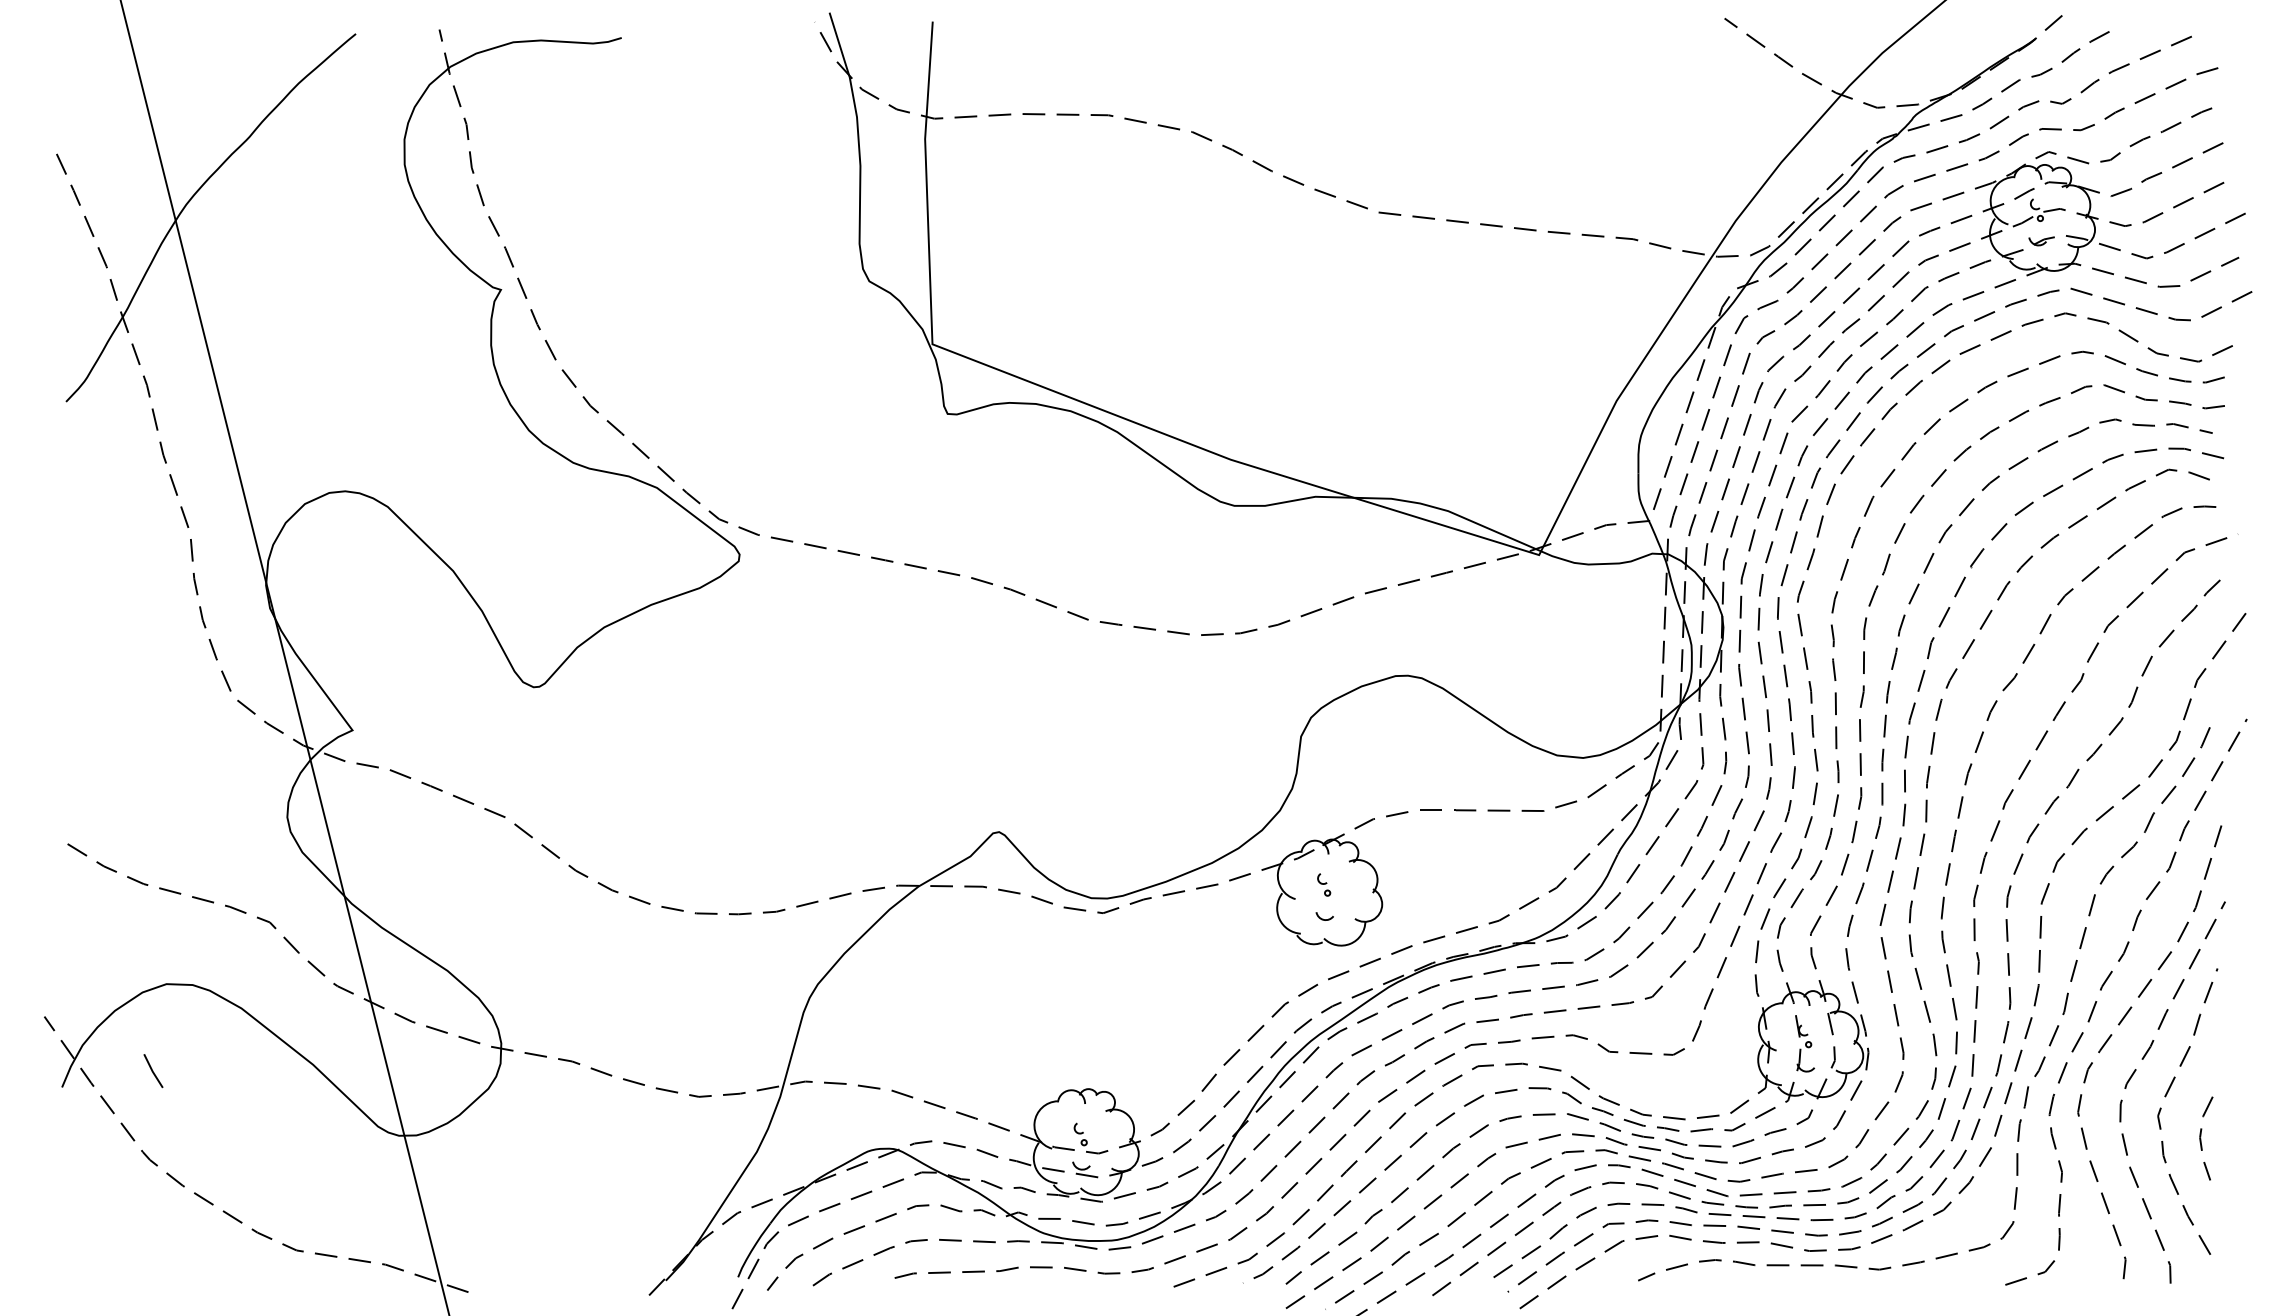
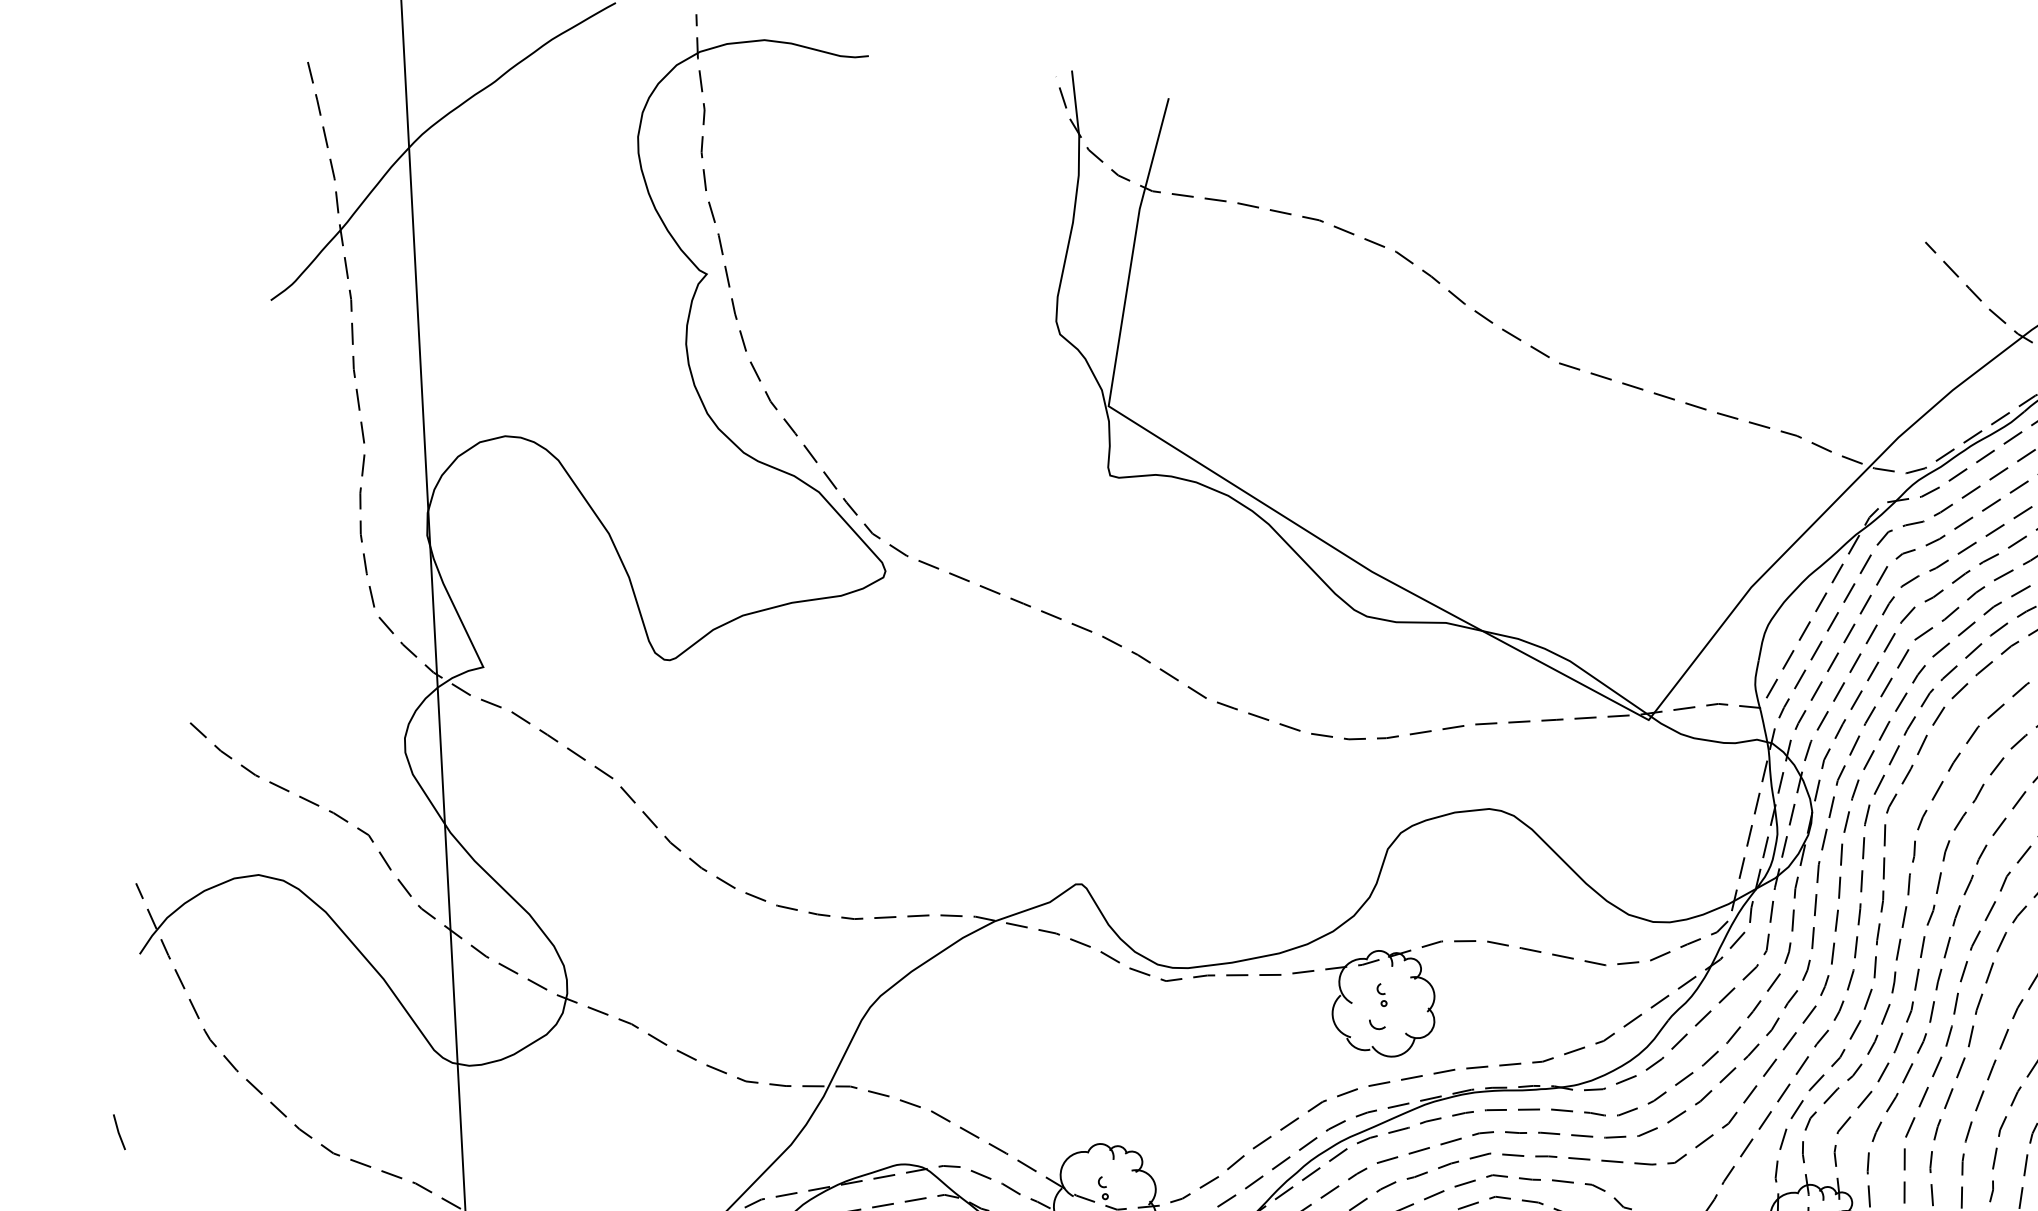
line: (153, 1071) -> (119, 1132), moved

